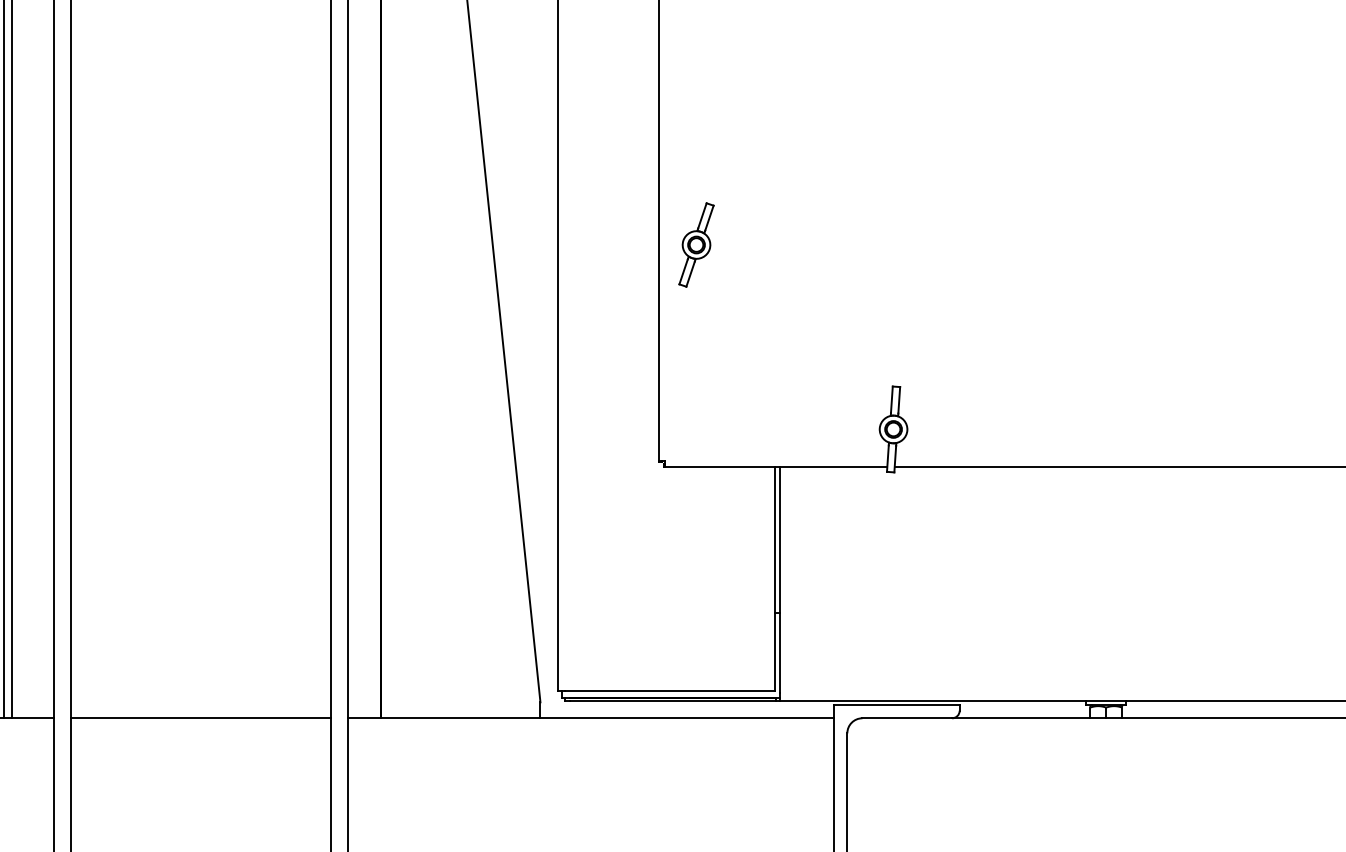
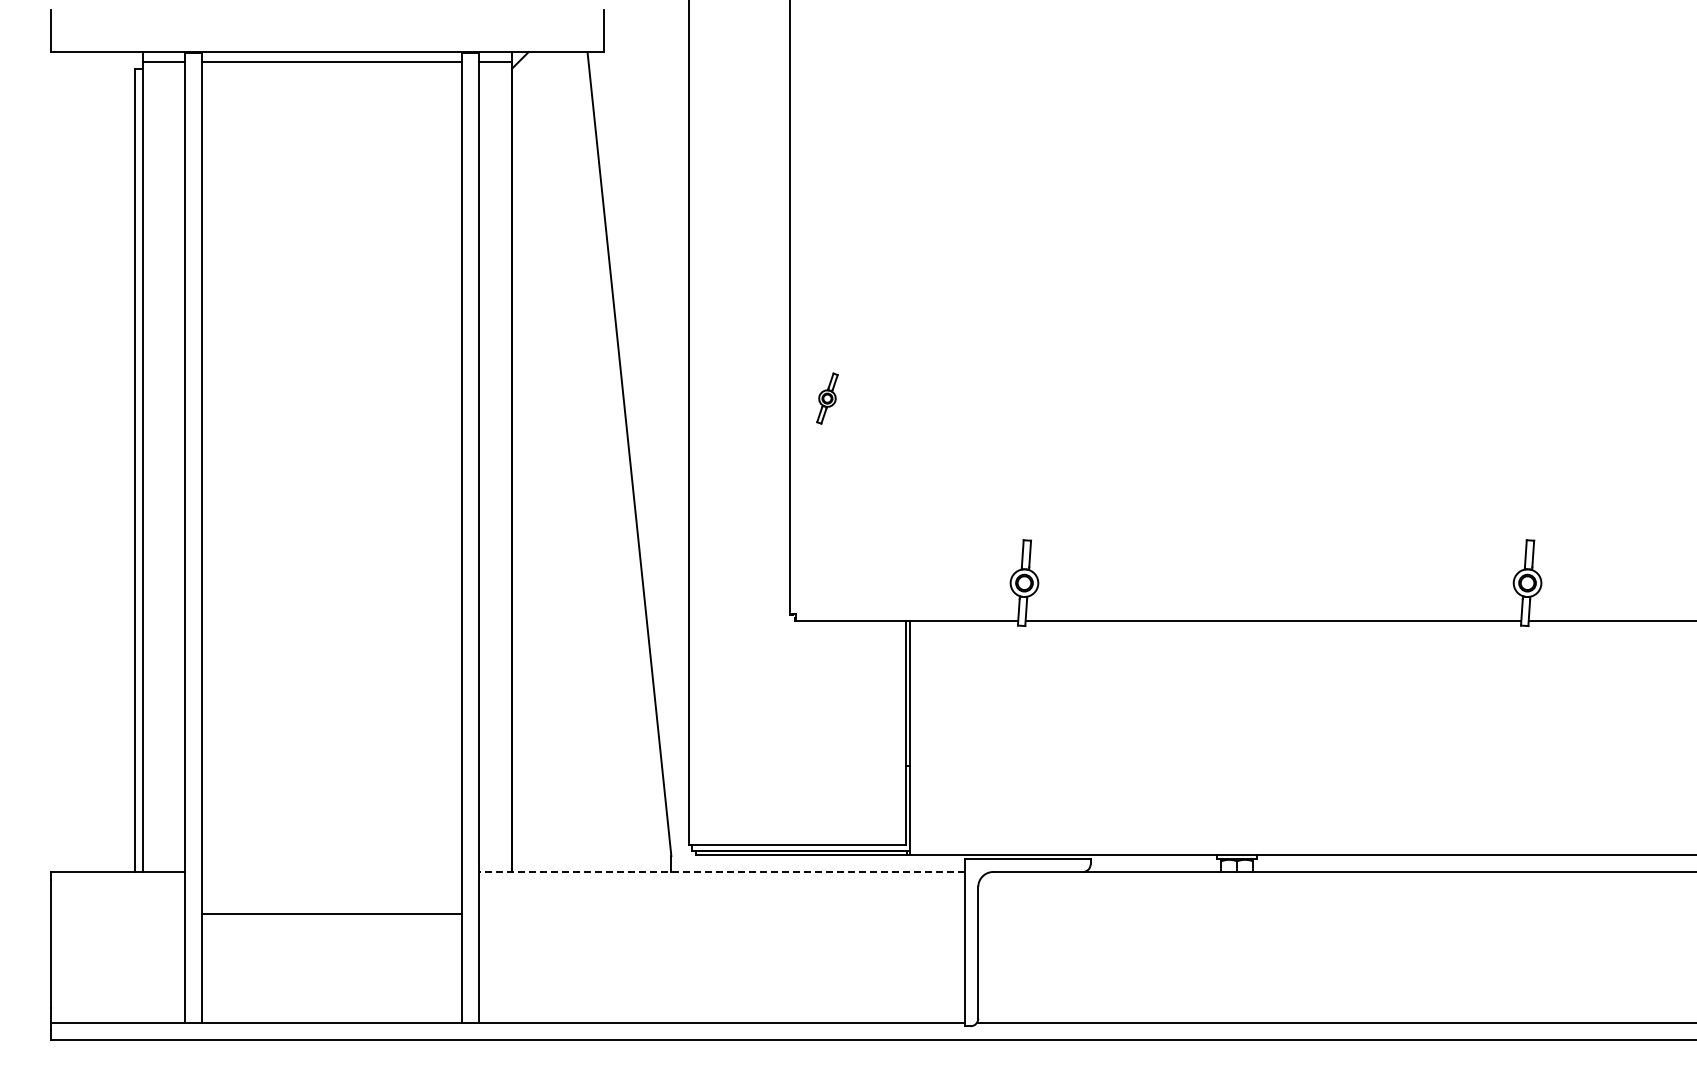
part: (696, 244) -> (827, 398), size x0.6
line: (200, 717) -> (331, 913), moved
line: (590, 717) -> (721, 871), solid -> dashed

